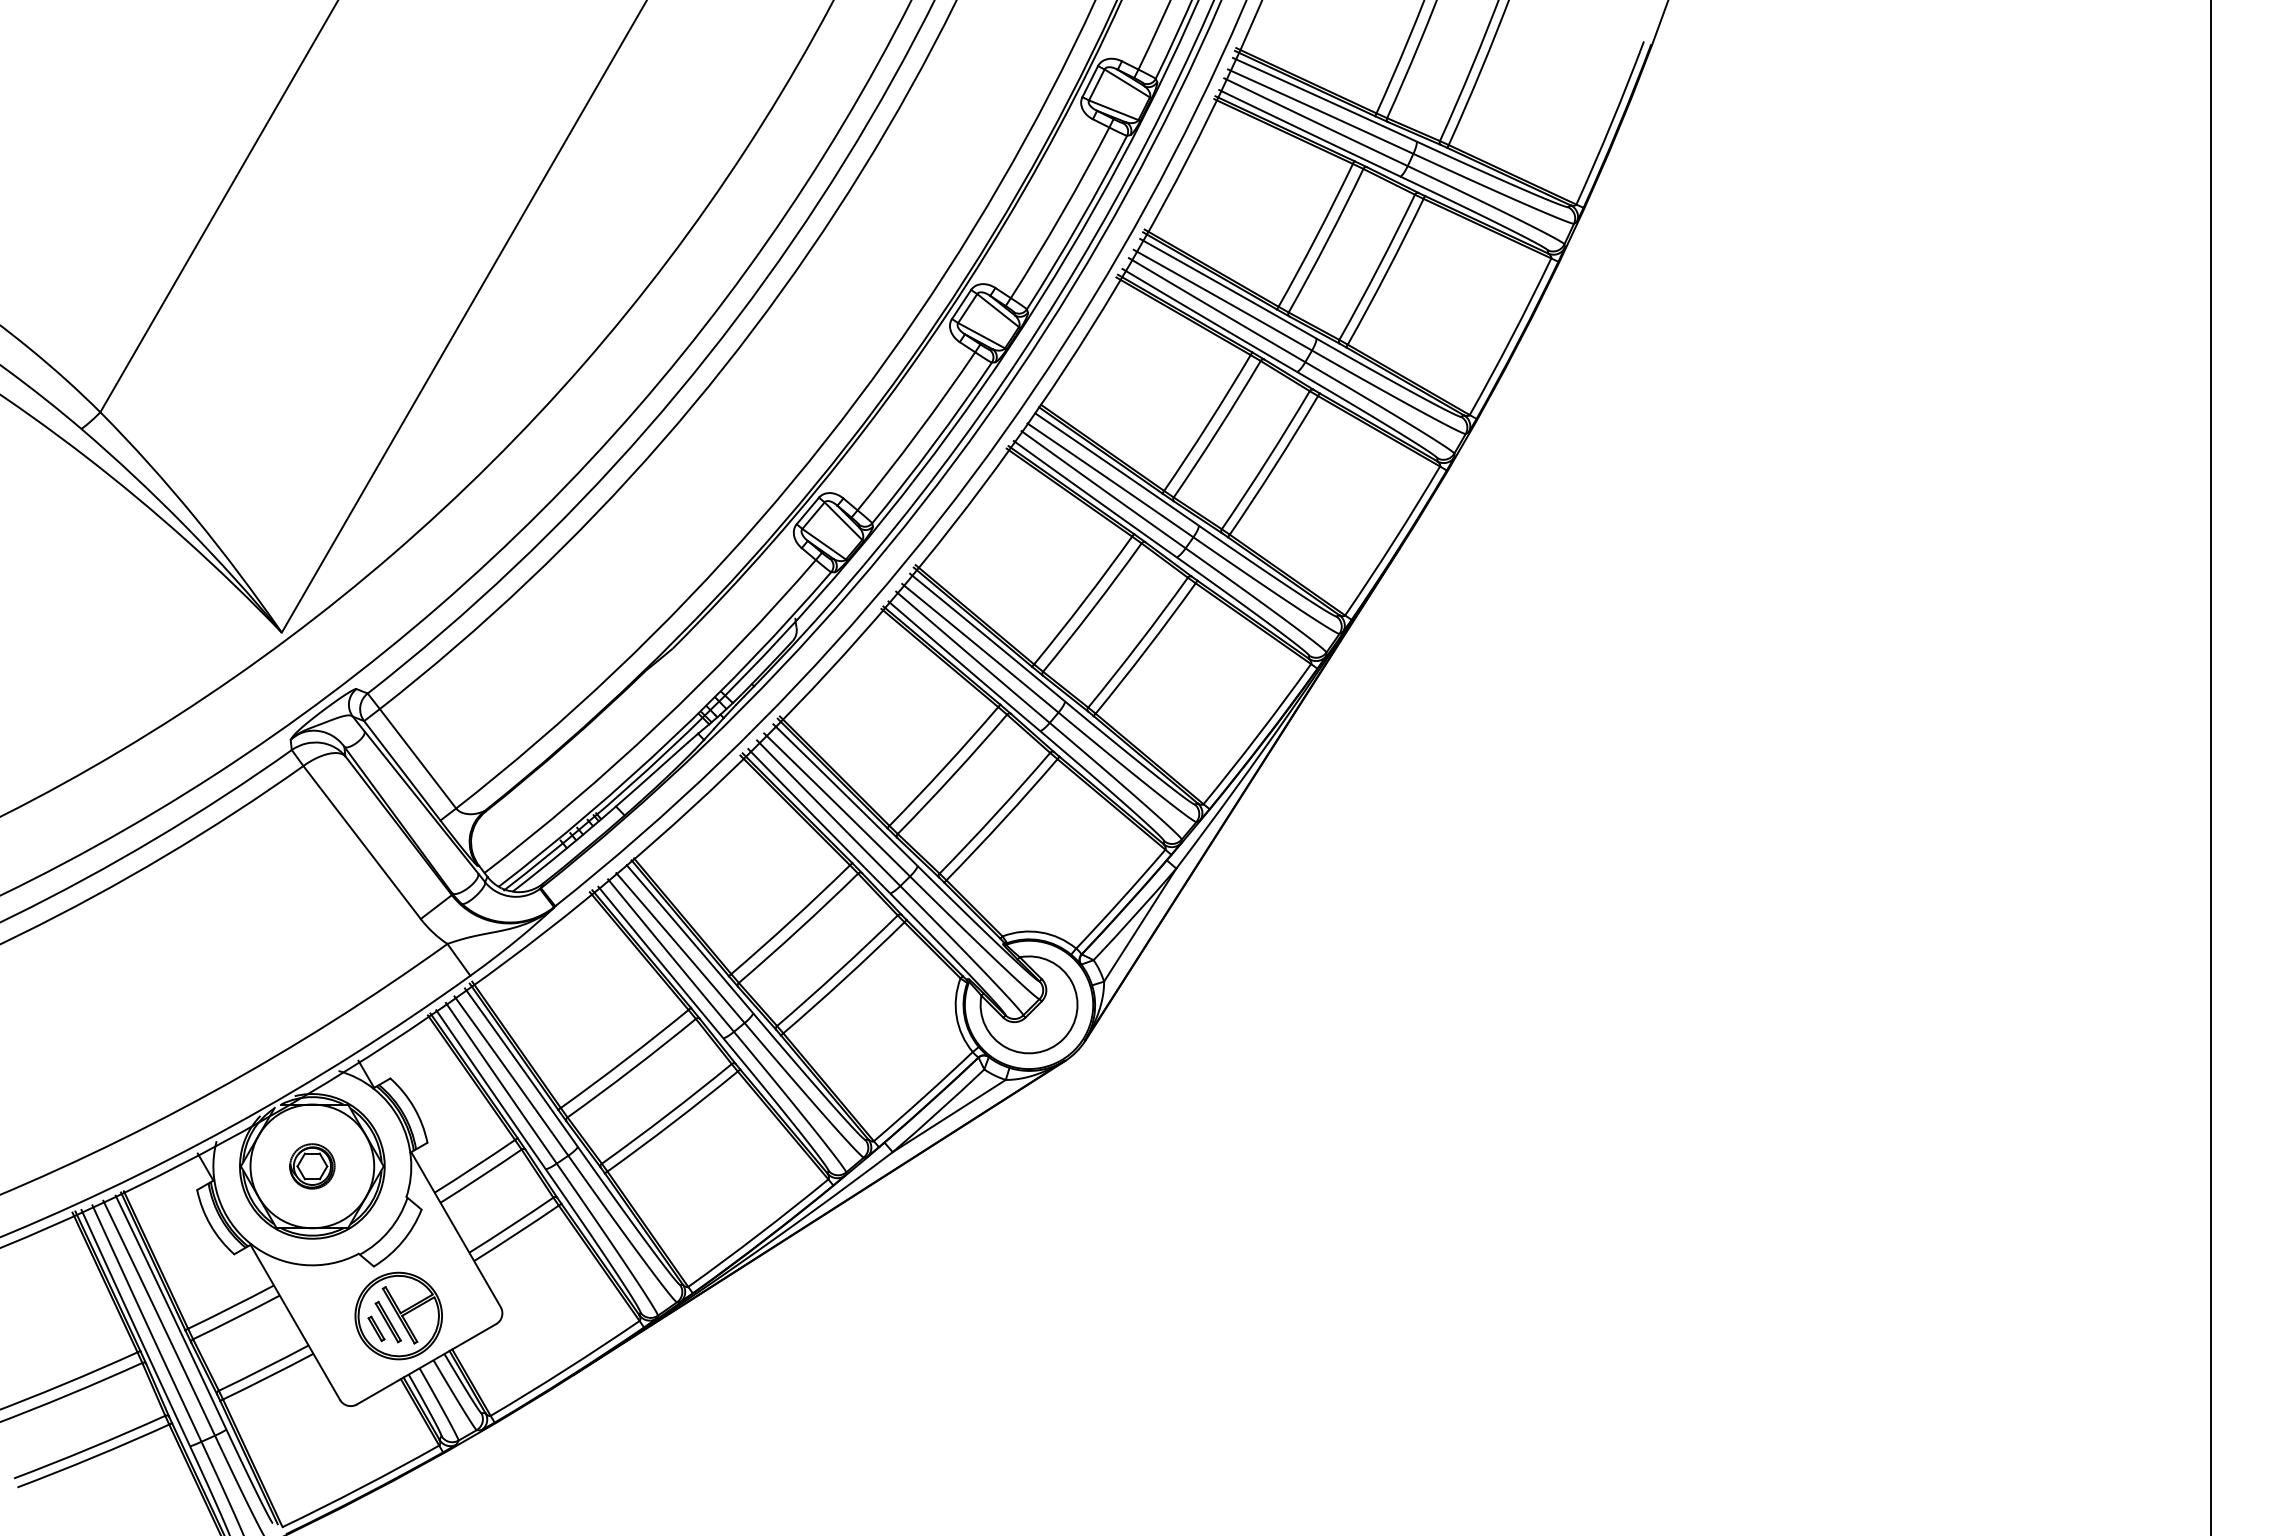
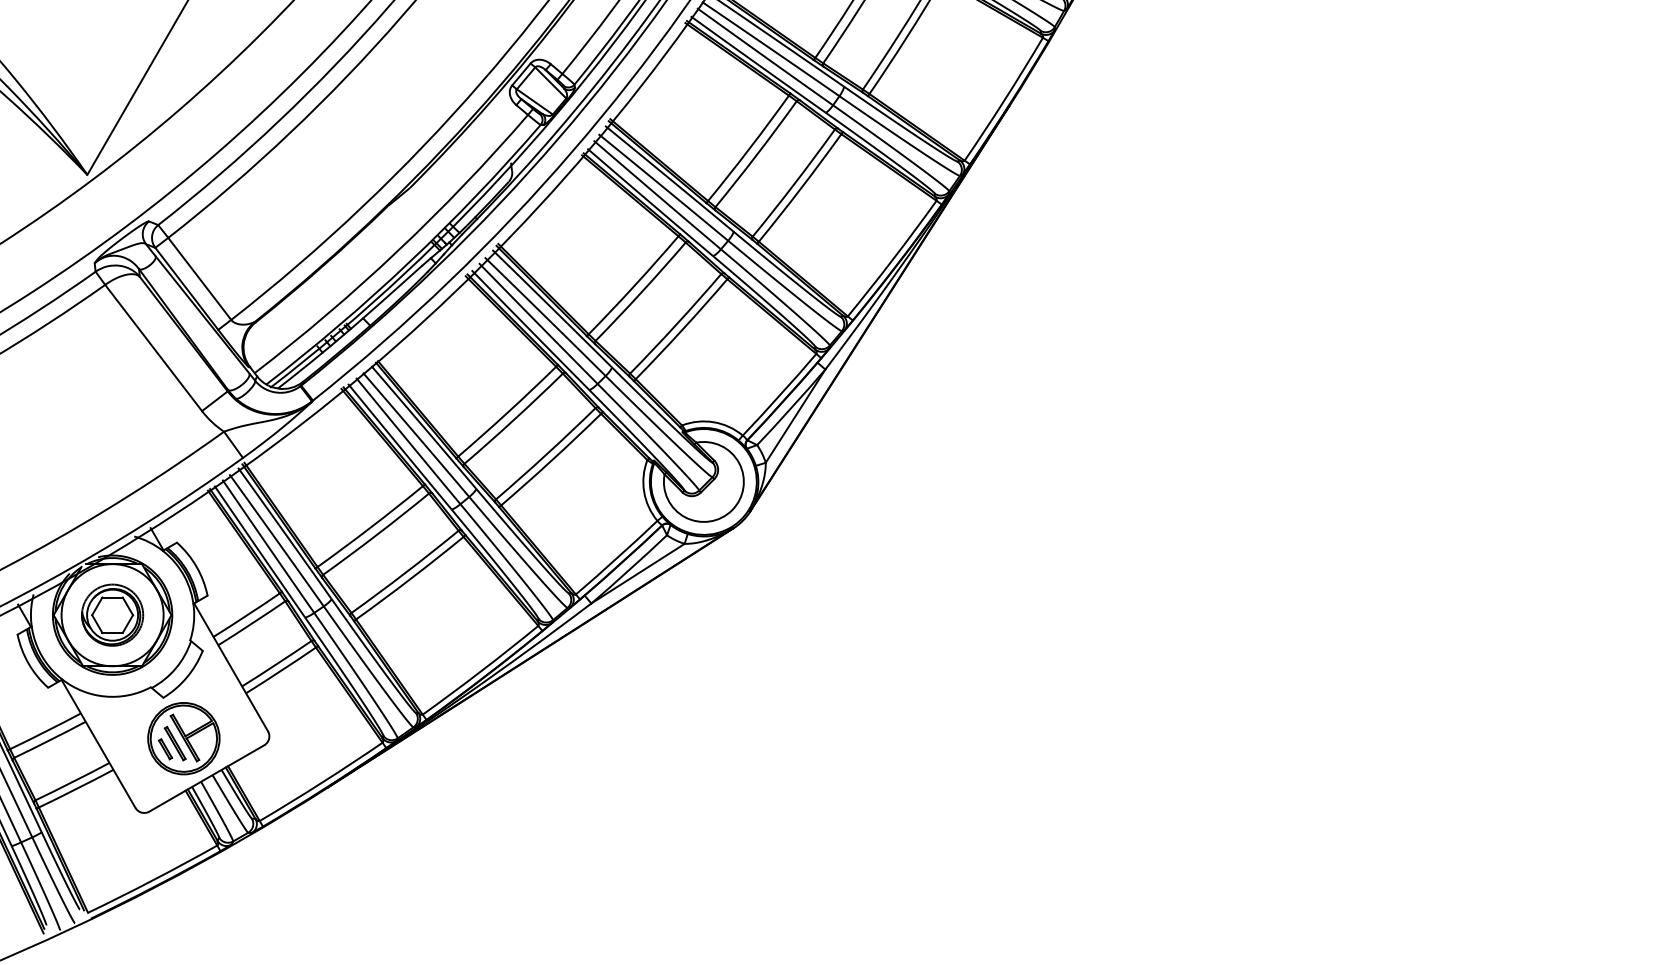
part: (312, 1166) -> (112, 615), size x1.67

